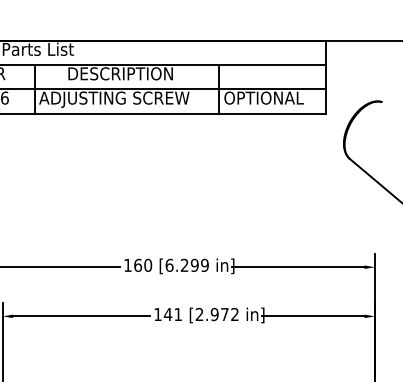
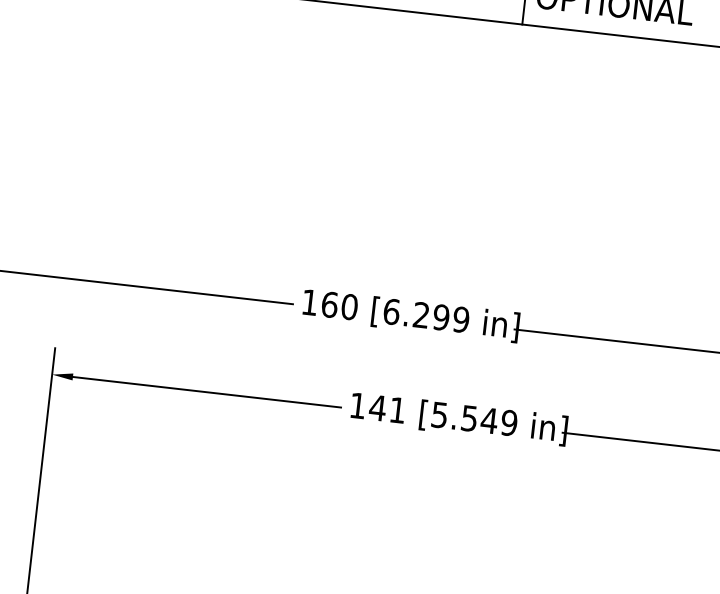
text: (216, 314) -> (472, 418), [2.972 -> [5.549

